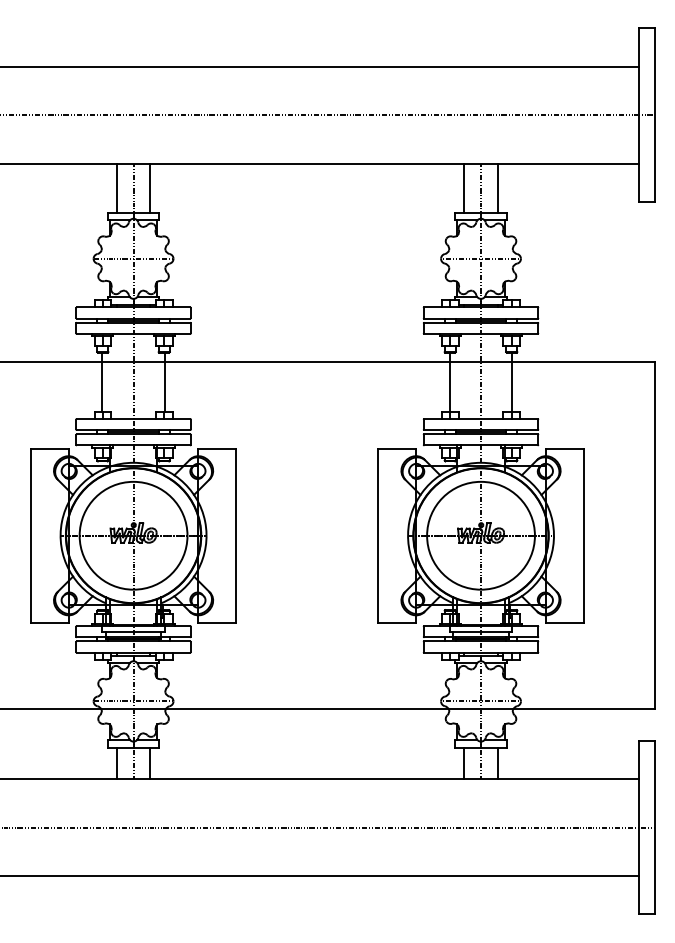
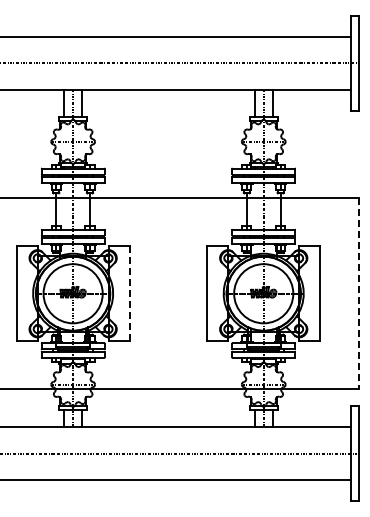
line: (236, 535) -> (129, 293), solid -> dashed
line: (655, 537) -> (359, 294), solid -> dashed

